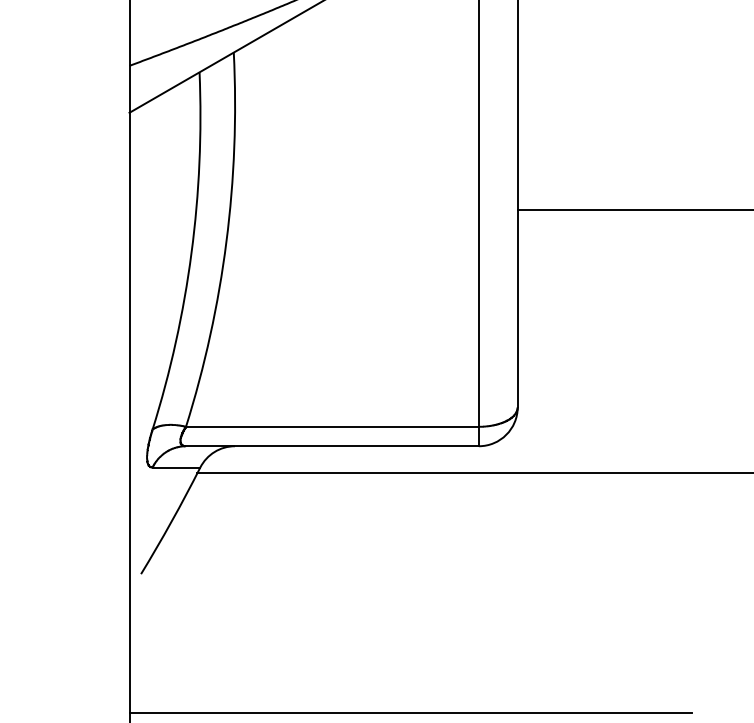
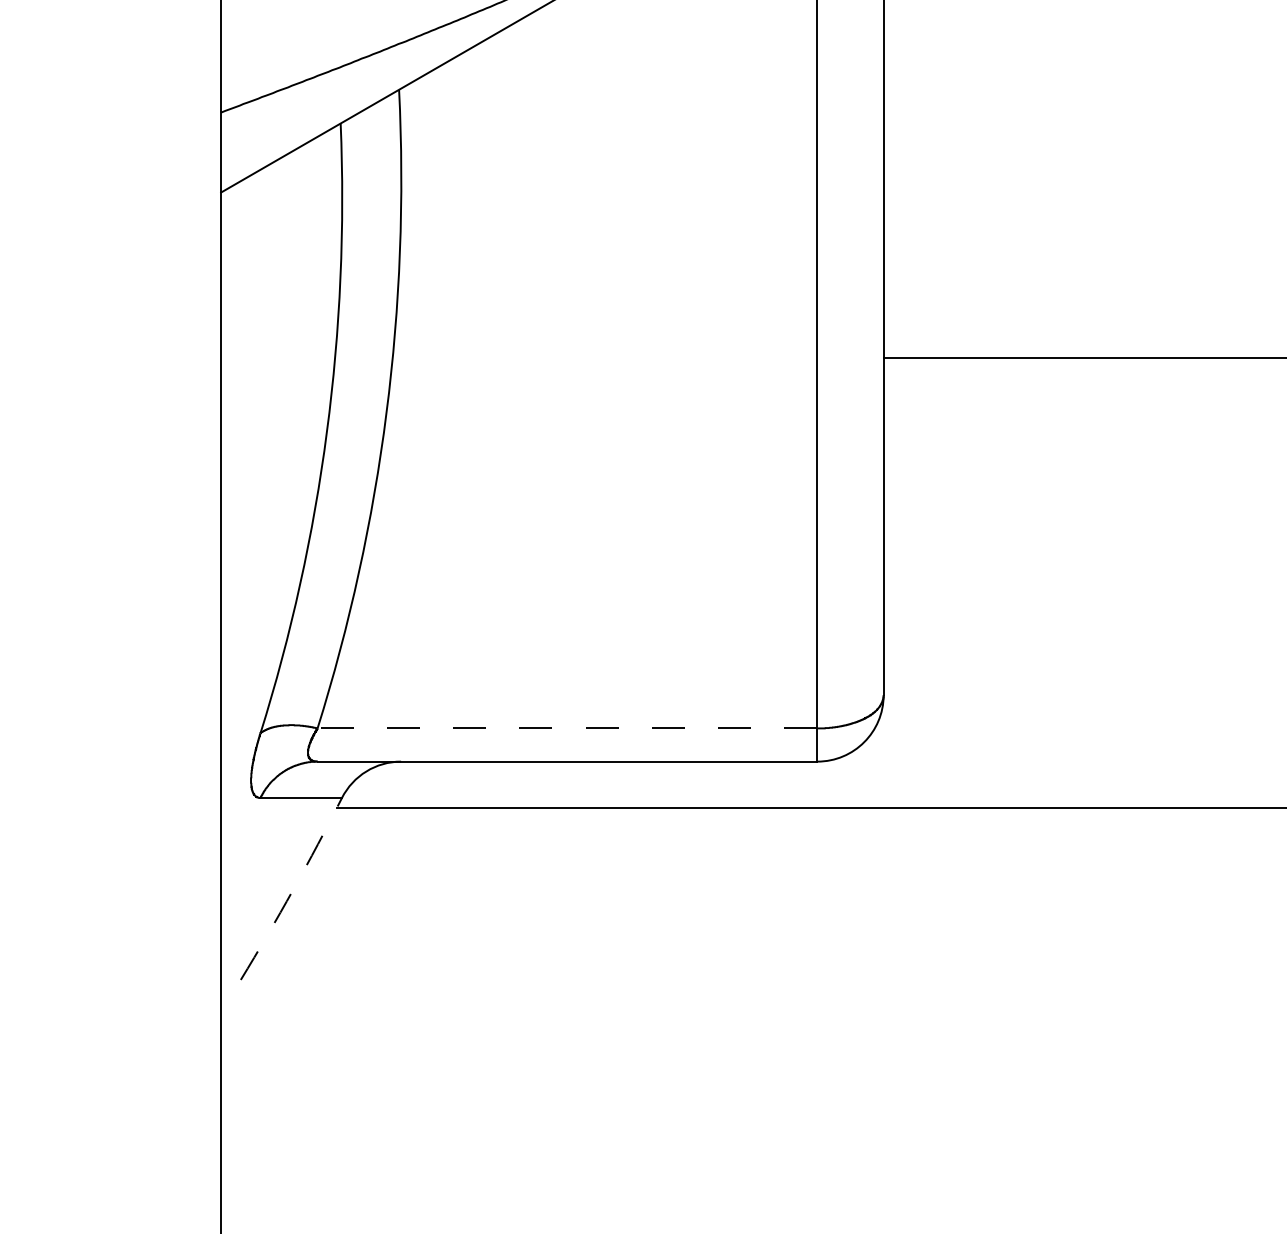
line: (331, 426) -> (565, 727), solid -> dashed
arc: (171, 521) -> (292, 890), solid -> dashed
line: (410, 713) -> (700, 1217), removed

